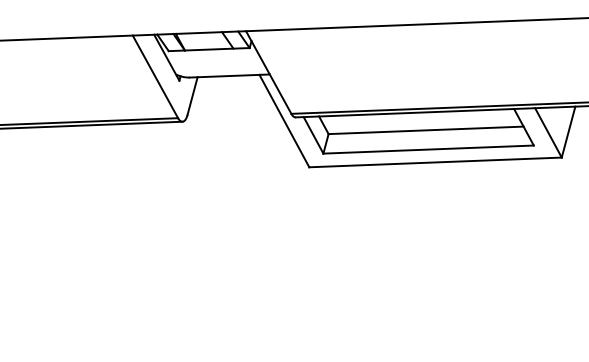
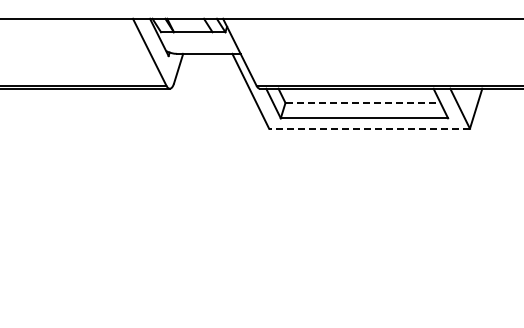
line: (426, 130) -> (363, 103), solid -> dashed
line: (435, 162) -> (369, 128), solid -> dashed

